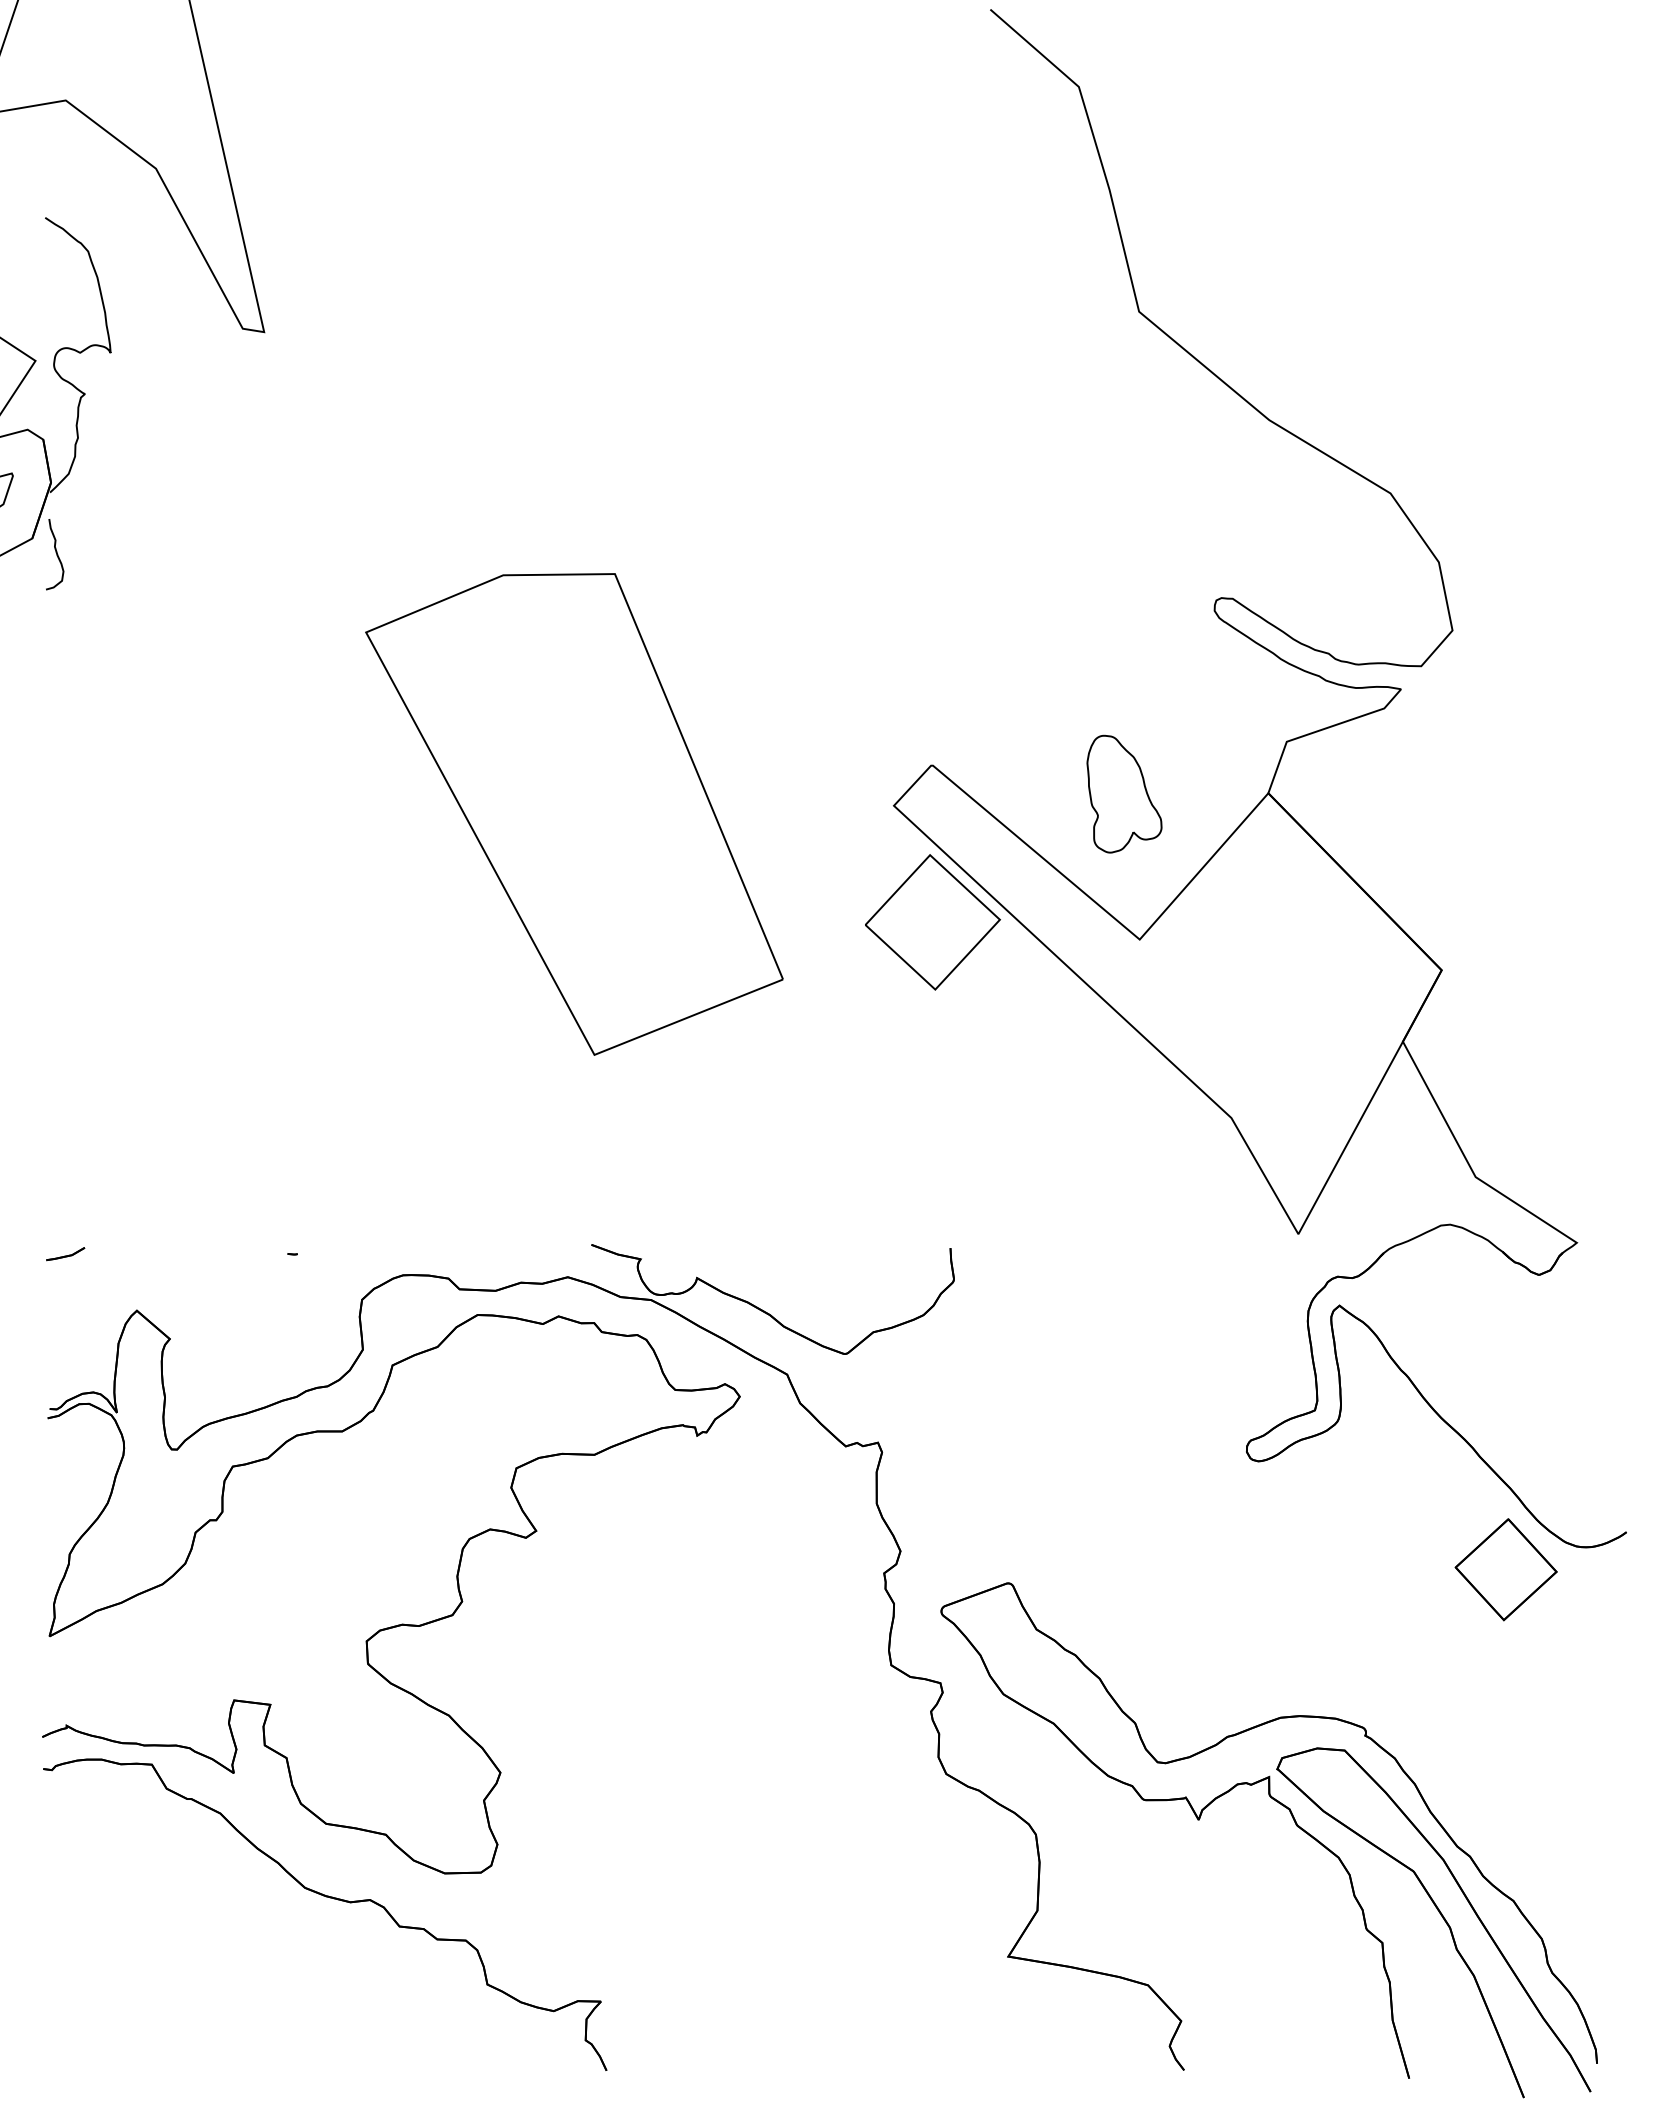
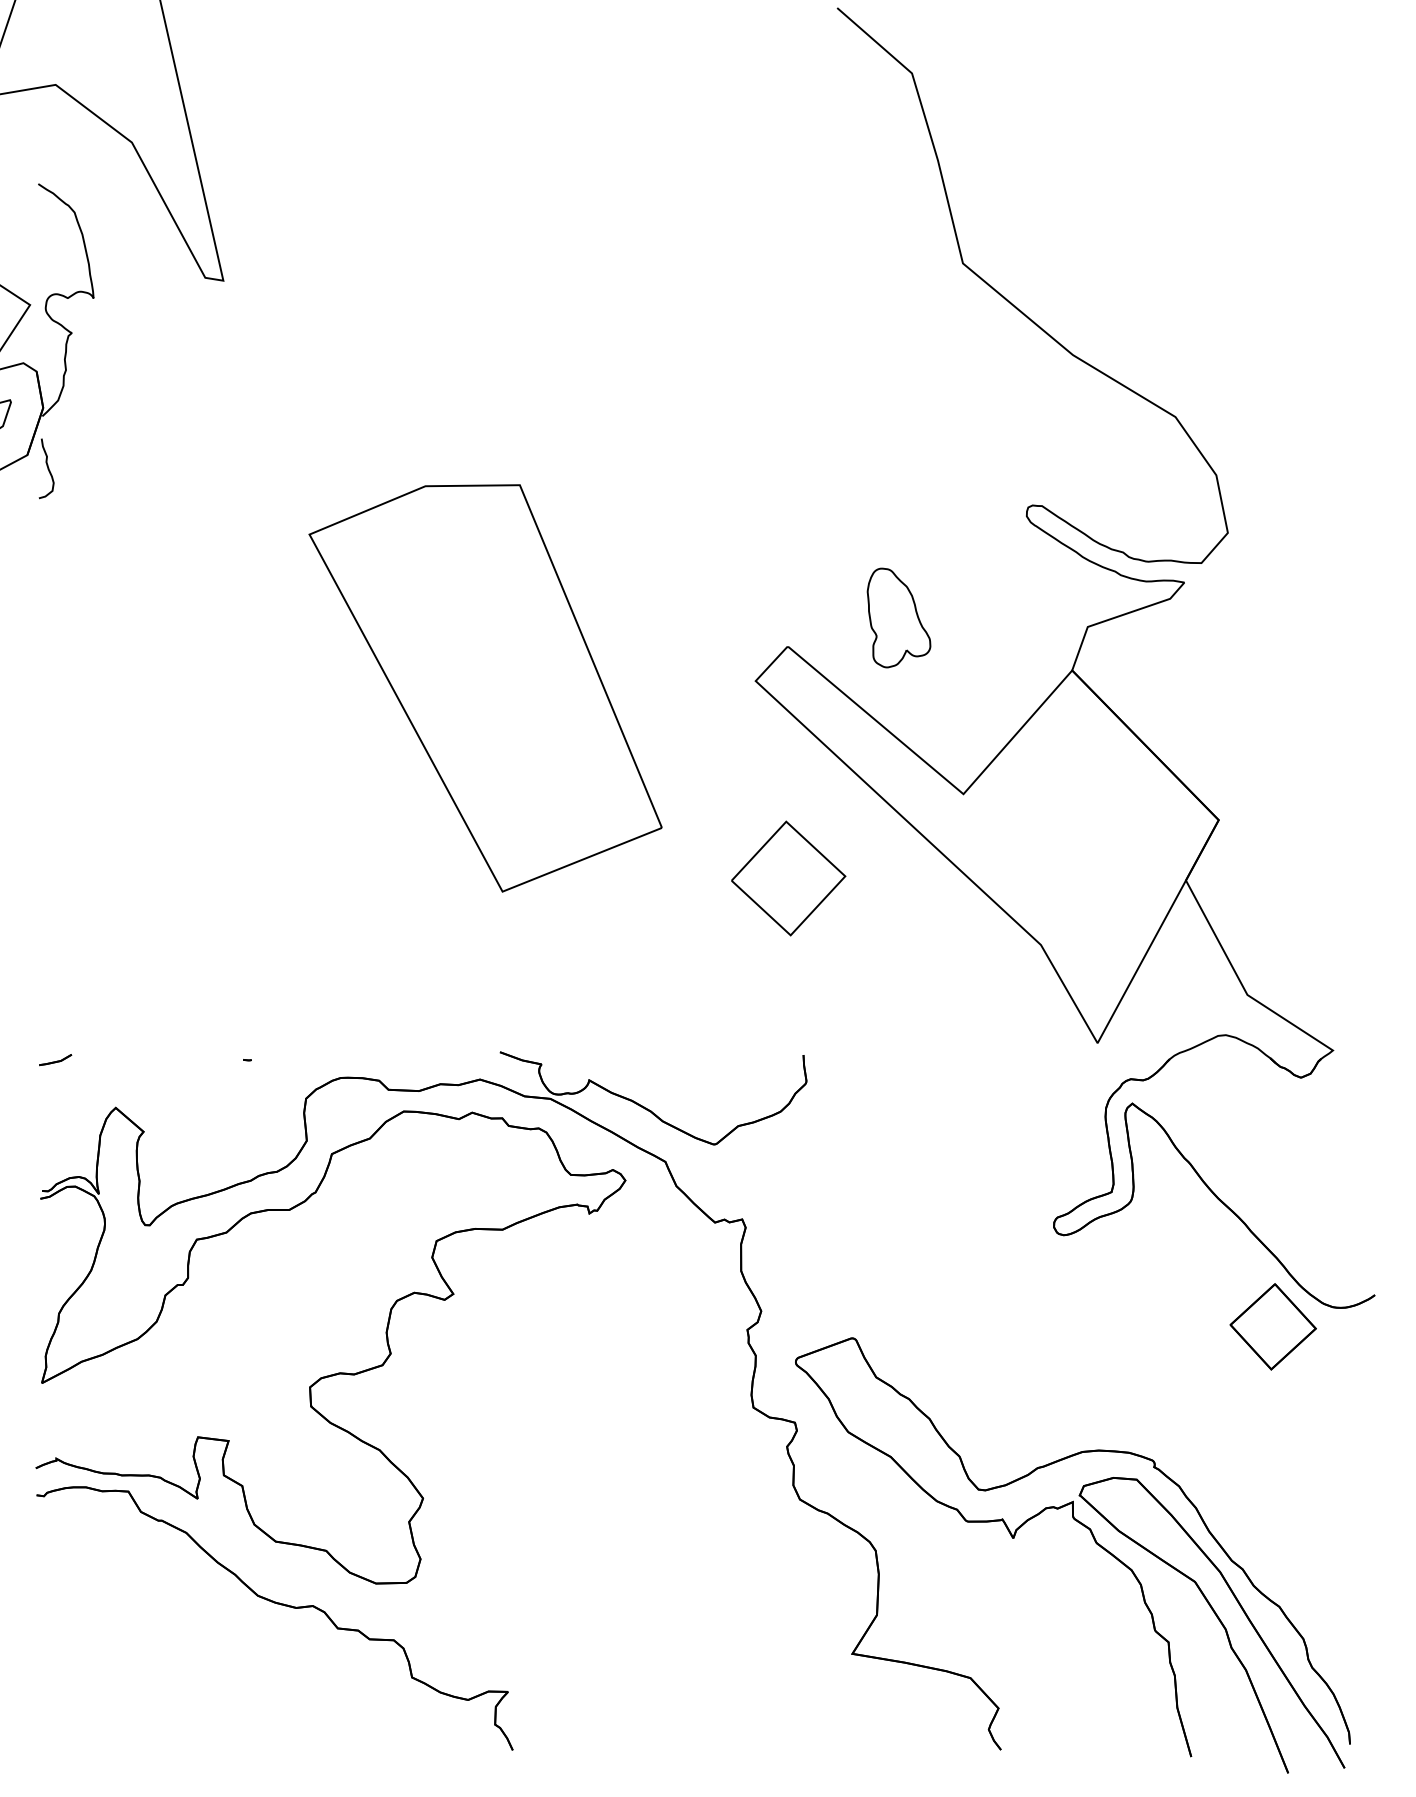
part: (1124, 793) -> (899, 617), moved
part: (932, 922) -> (788, 878), moved

